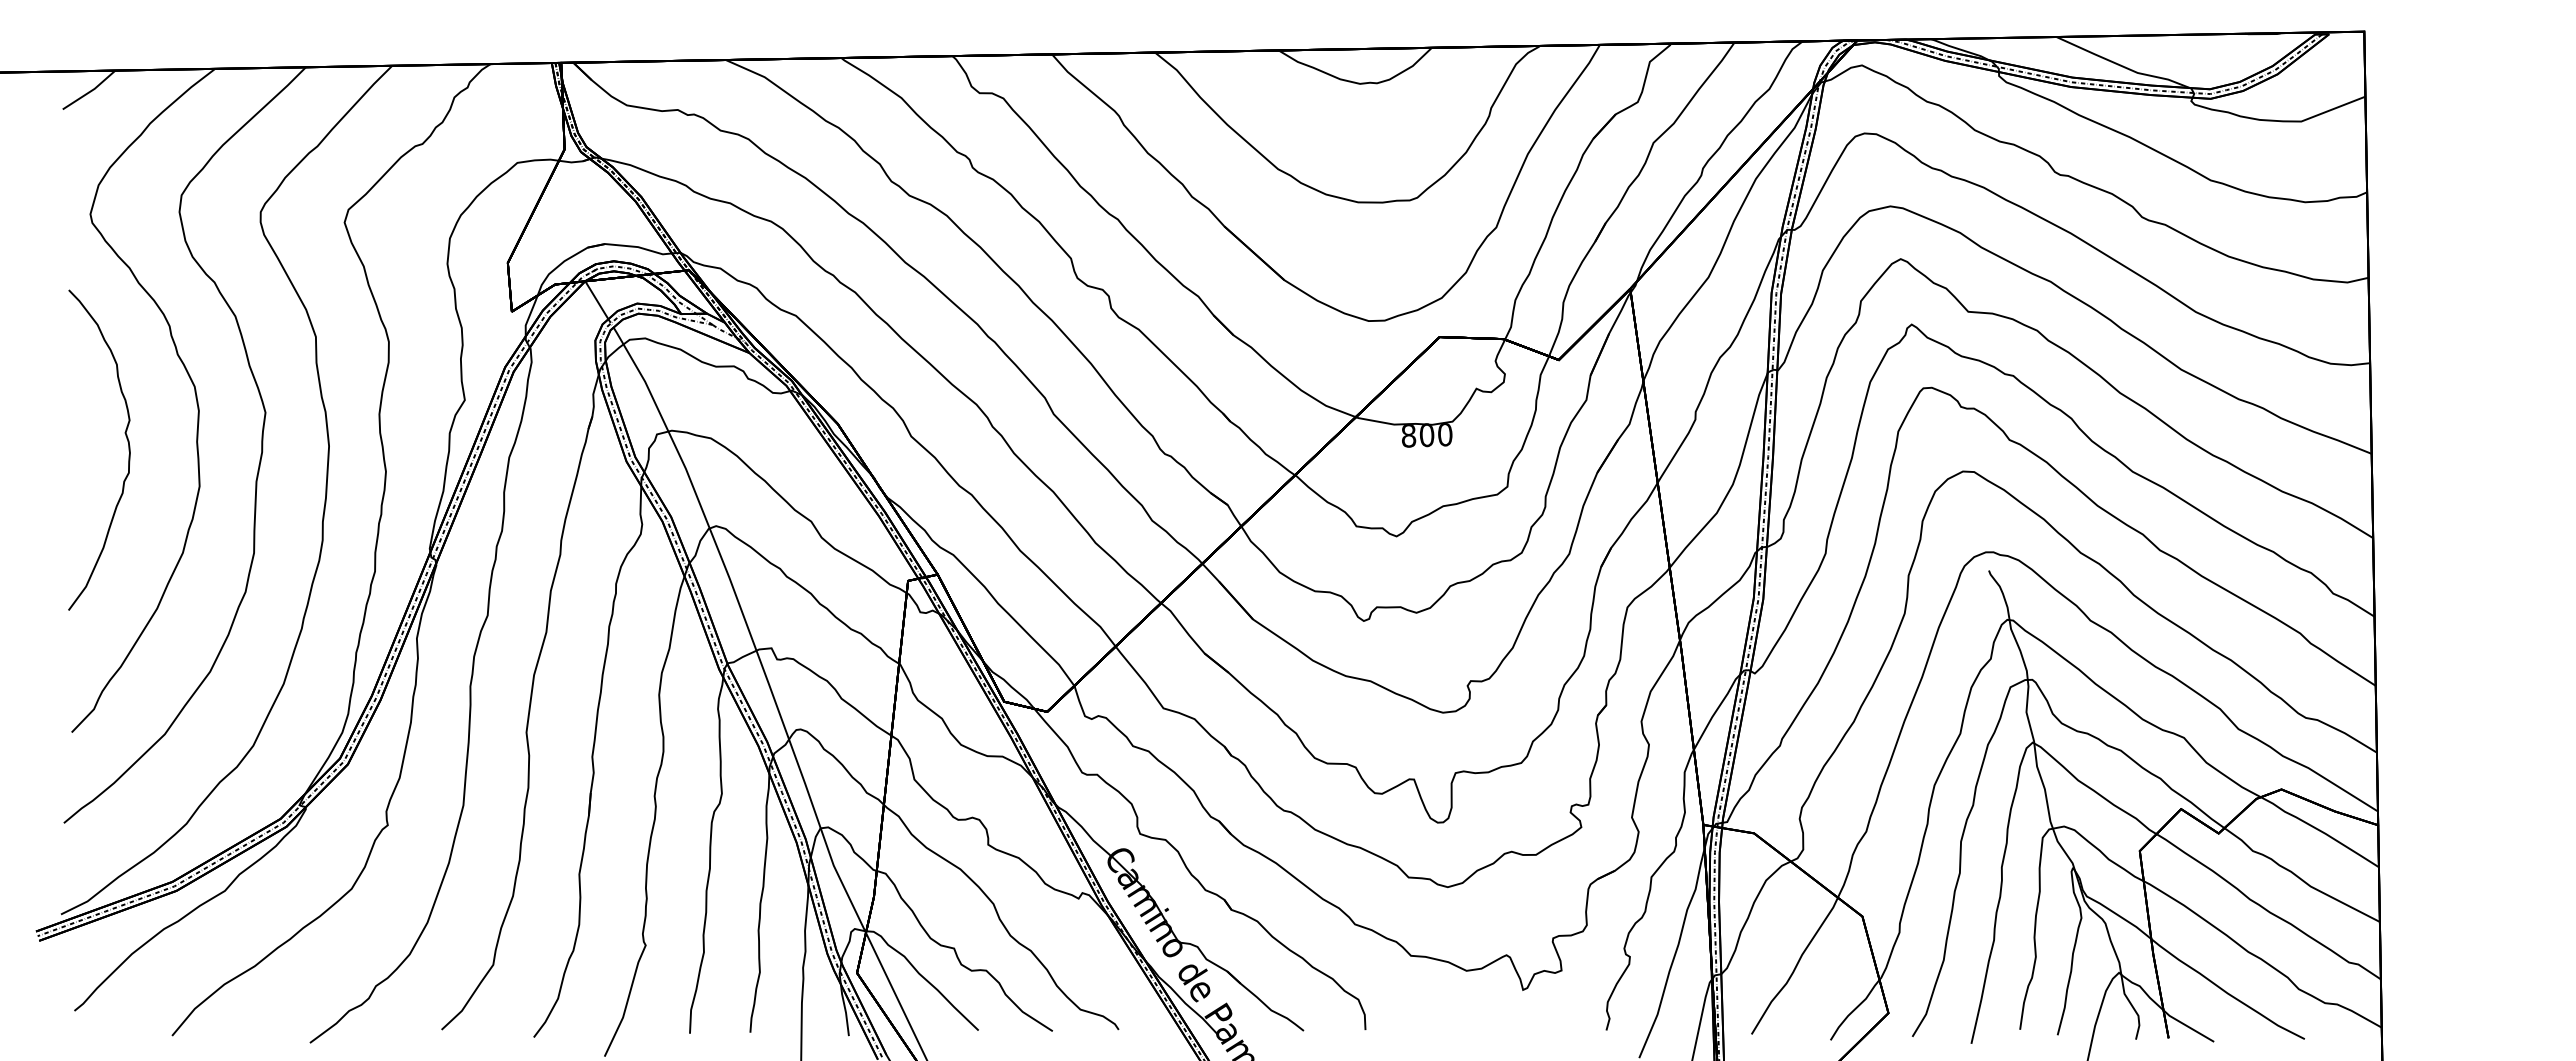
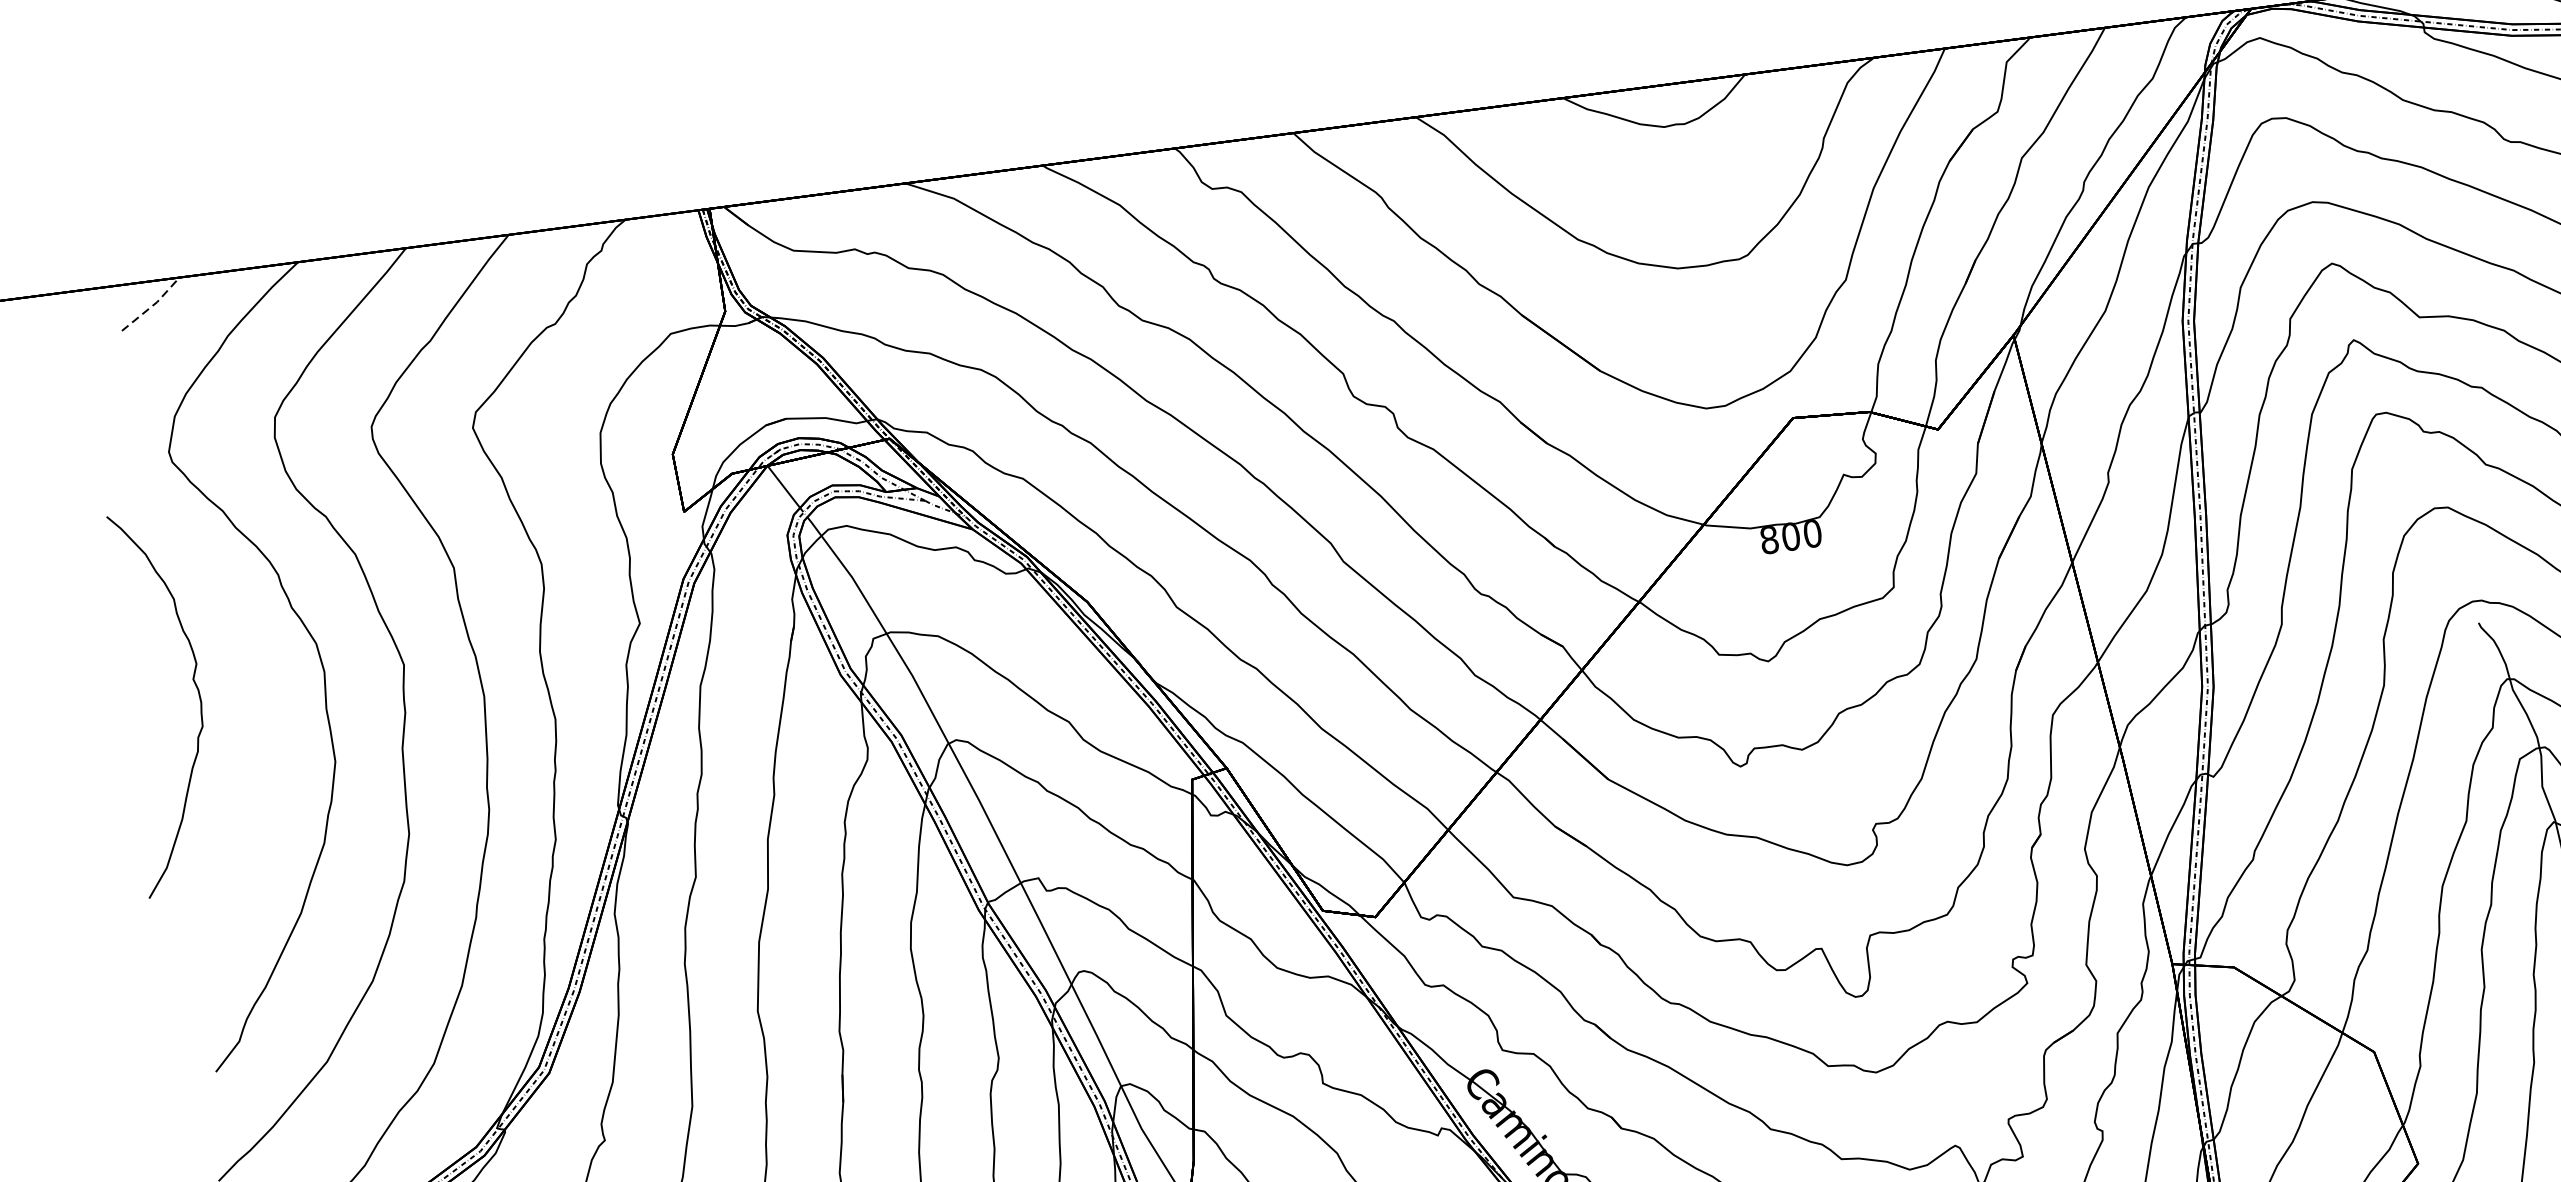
line: (90, 91) -> (152, 305), solid -> dashed
curve: (126, 439) -> (195, 687), moved

